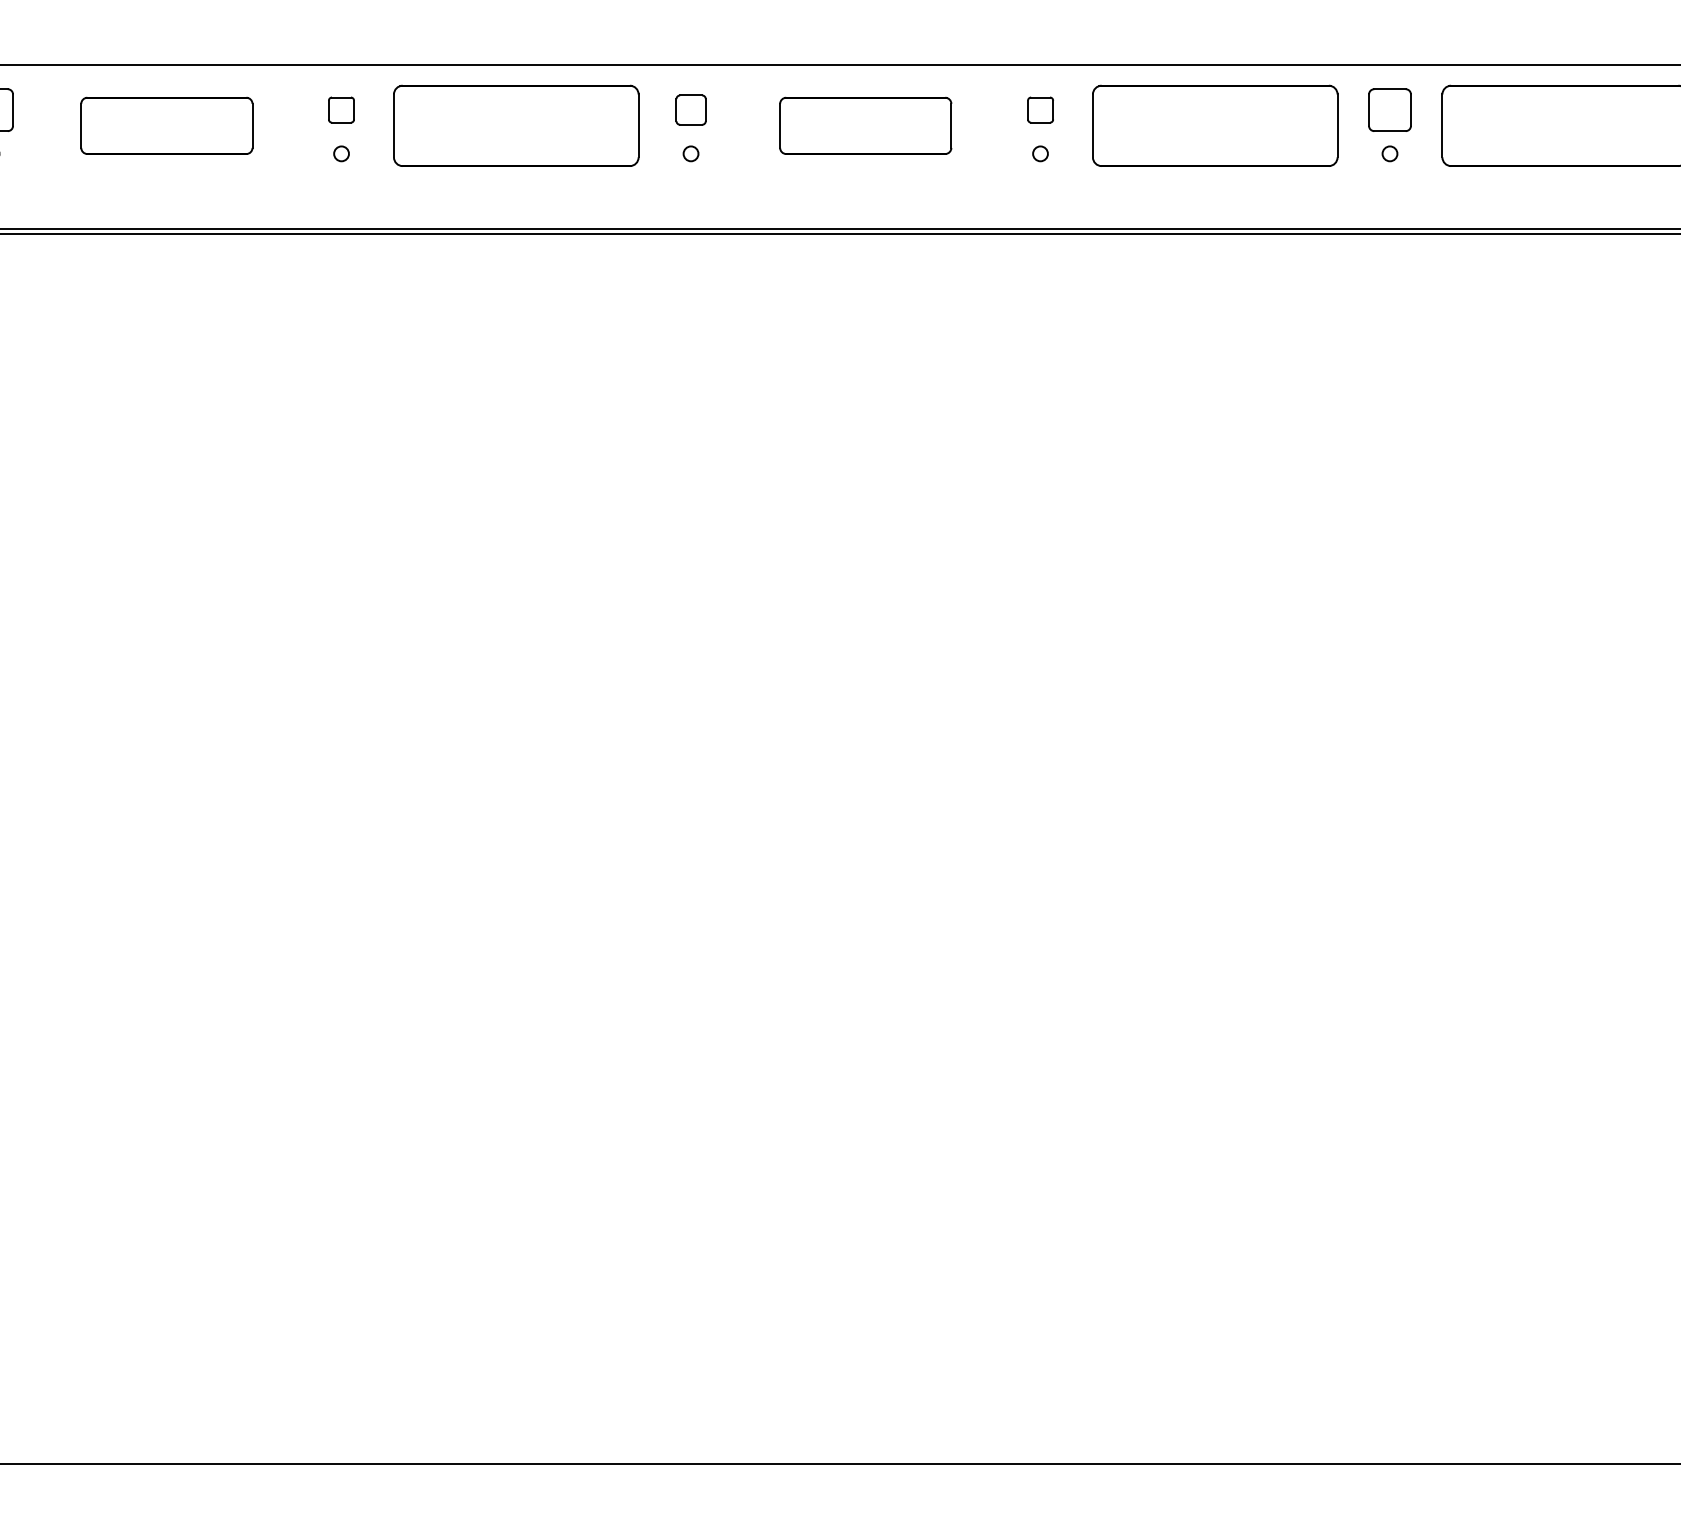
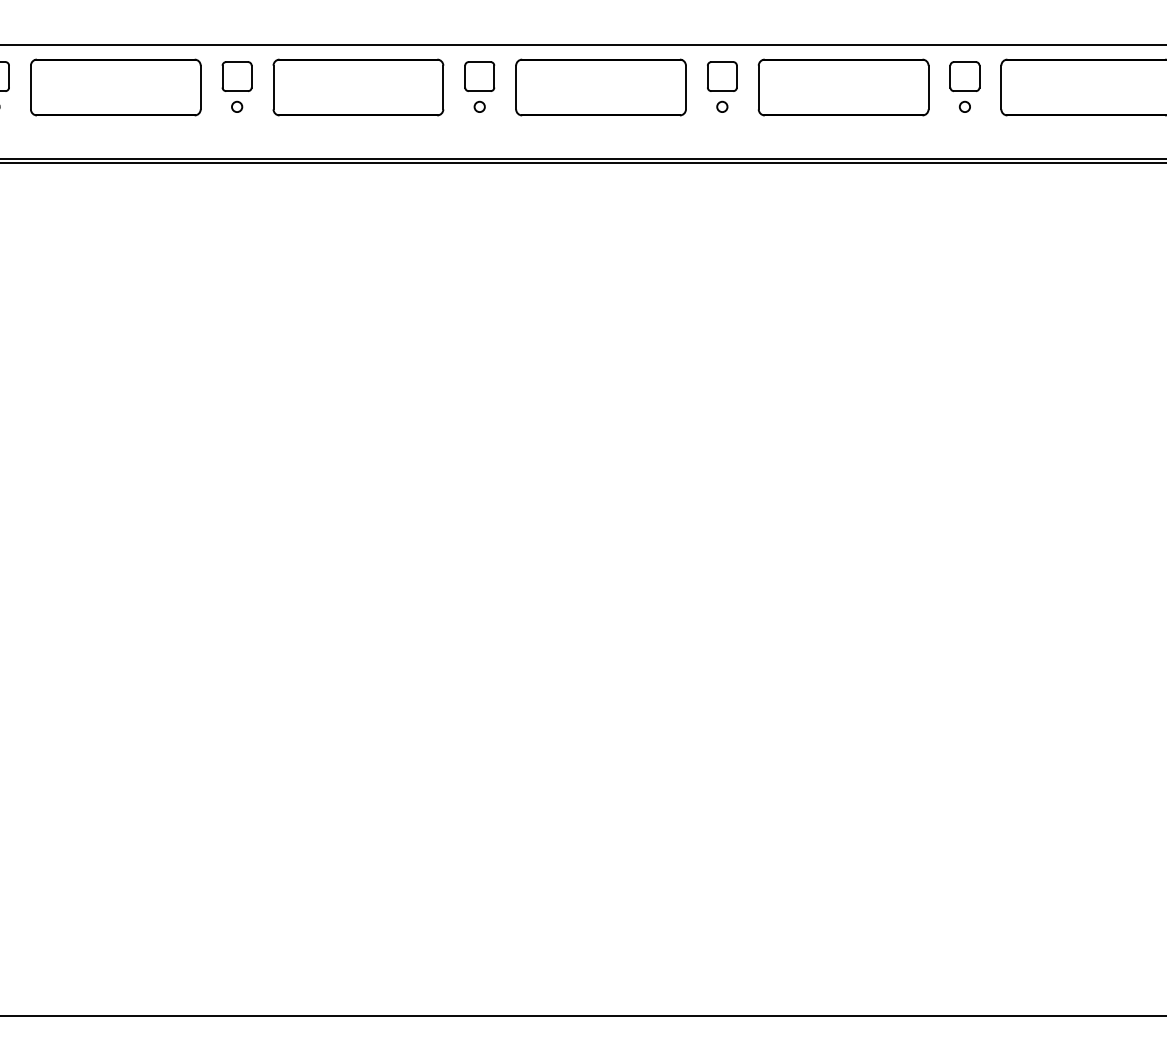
part: (340, 110) -> (236, 76), size x1.67
part: (690, 110) -> (479, 76), size x1.43
part: (1040, 110) -> (722, 76), size x1.67
part: (166, 125) -> (115, 87), size x1.43
part: (864, 125) -> (600, 87), size x1.43

